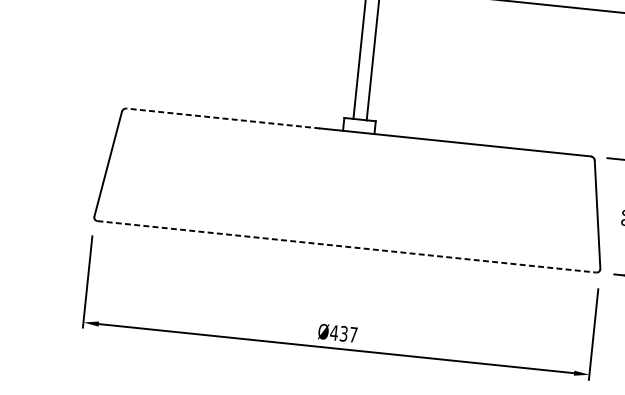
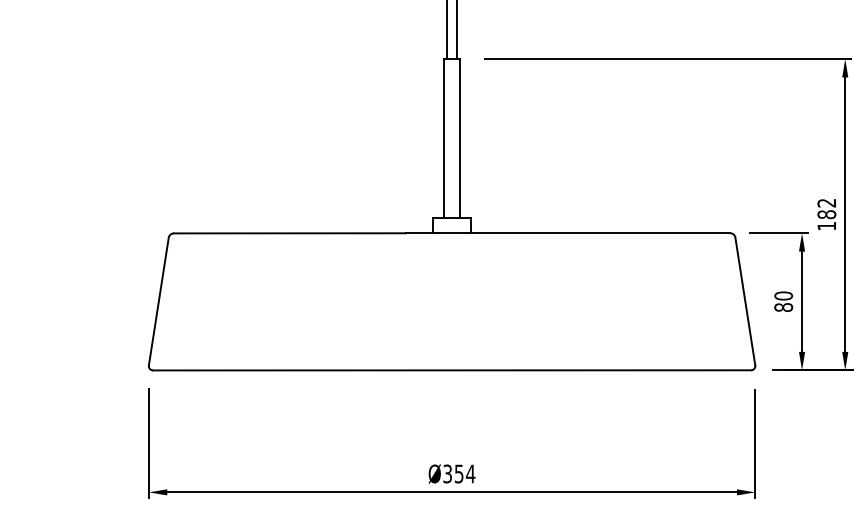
line: (223, 118) -> (289, 233), dashed -> solid
line: (347, 246) -> (452, 370), dashed -> solid
text: (343, 333) -> (458, 473), Ø437 -> Ø354

